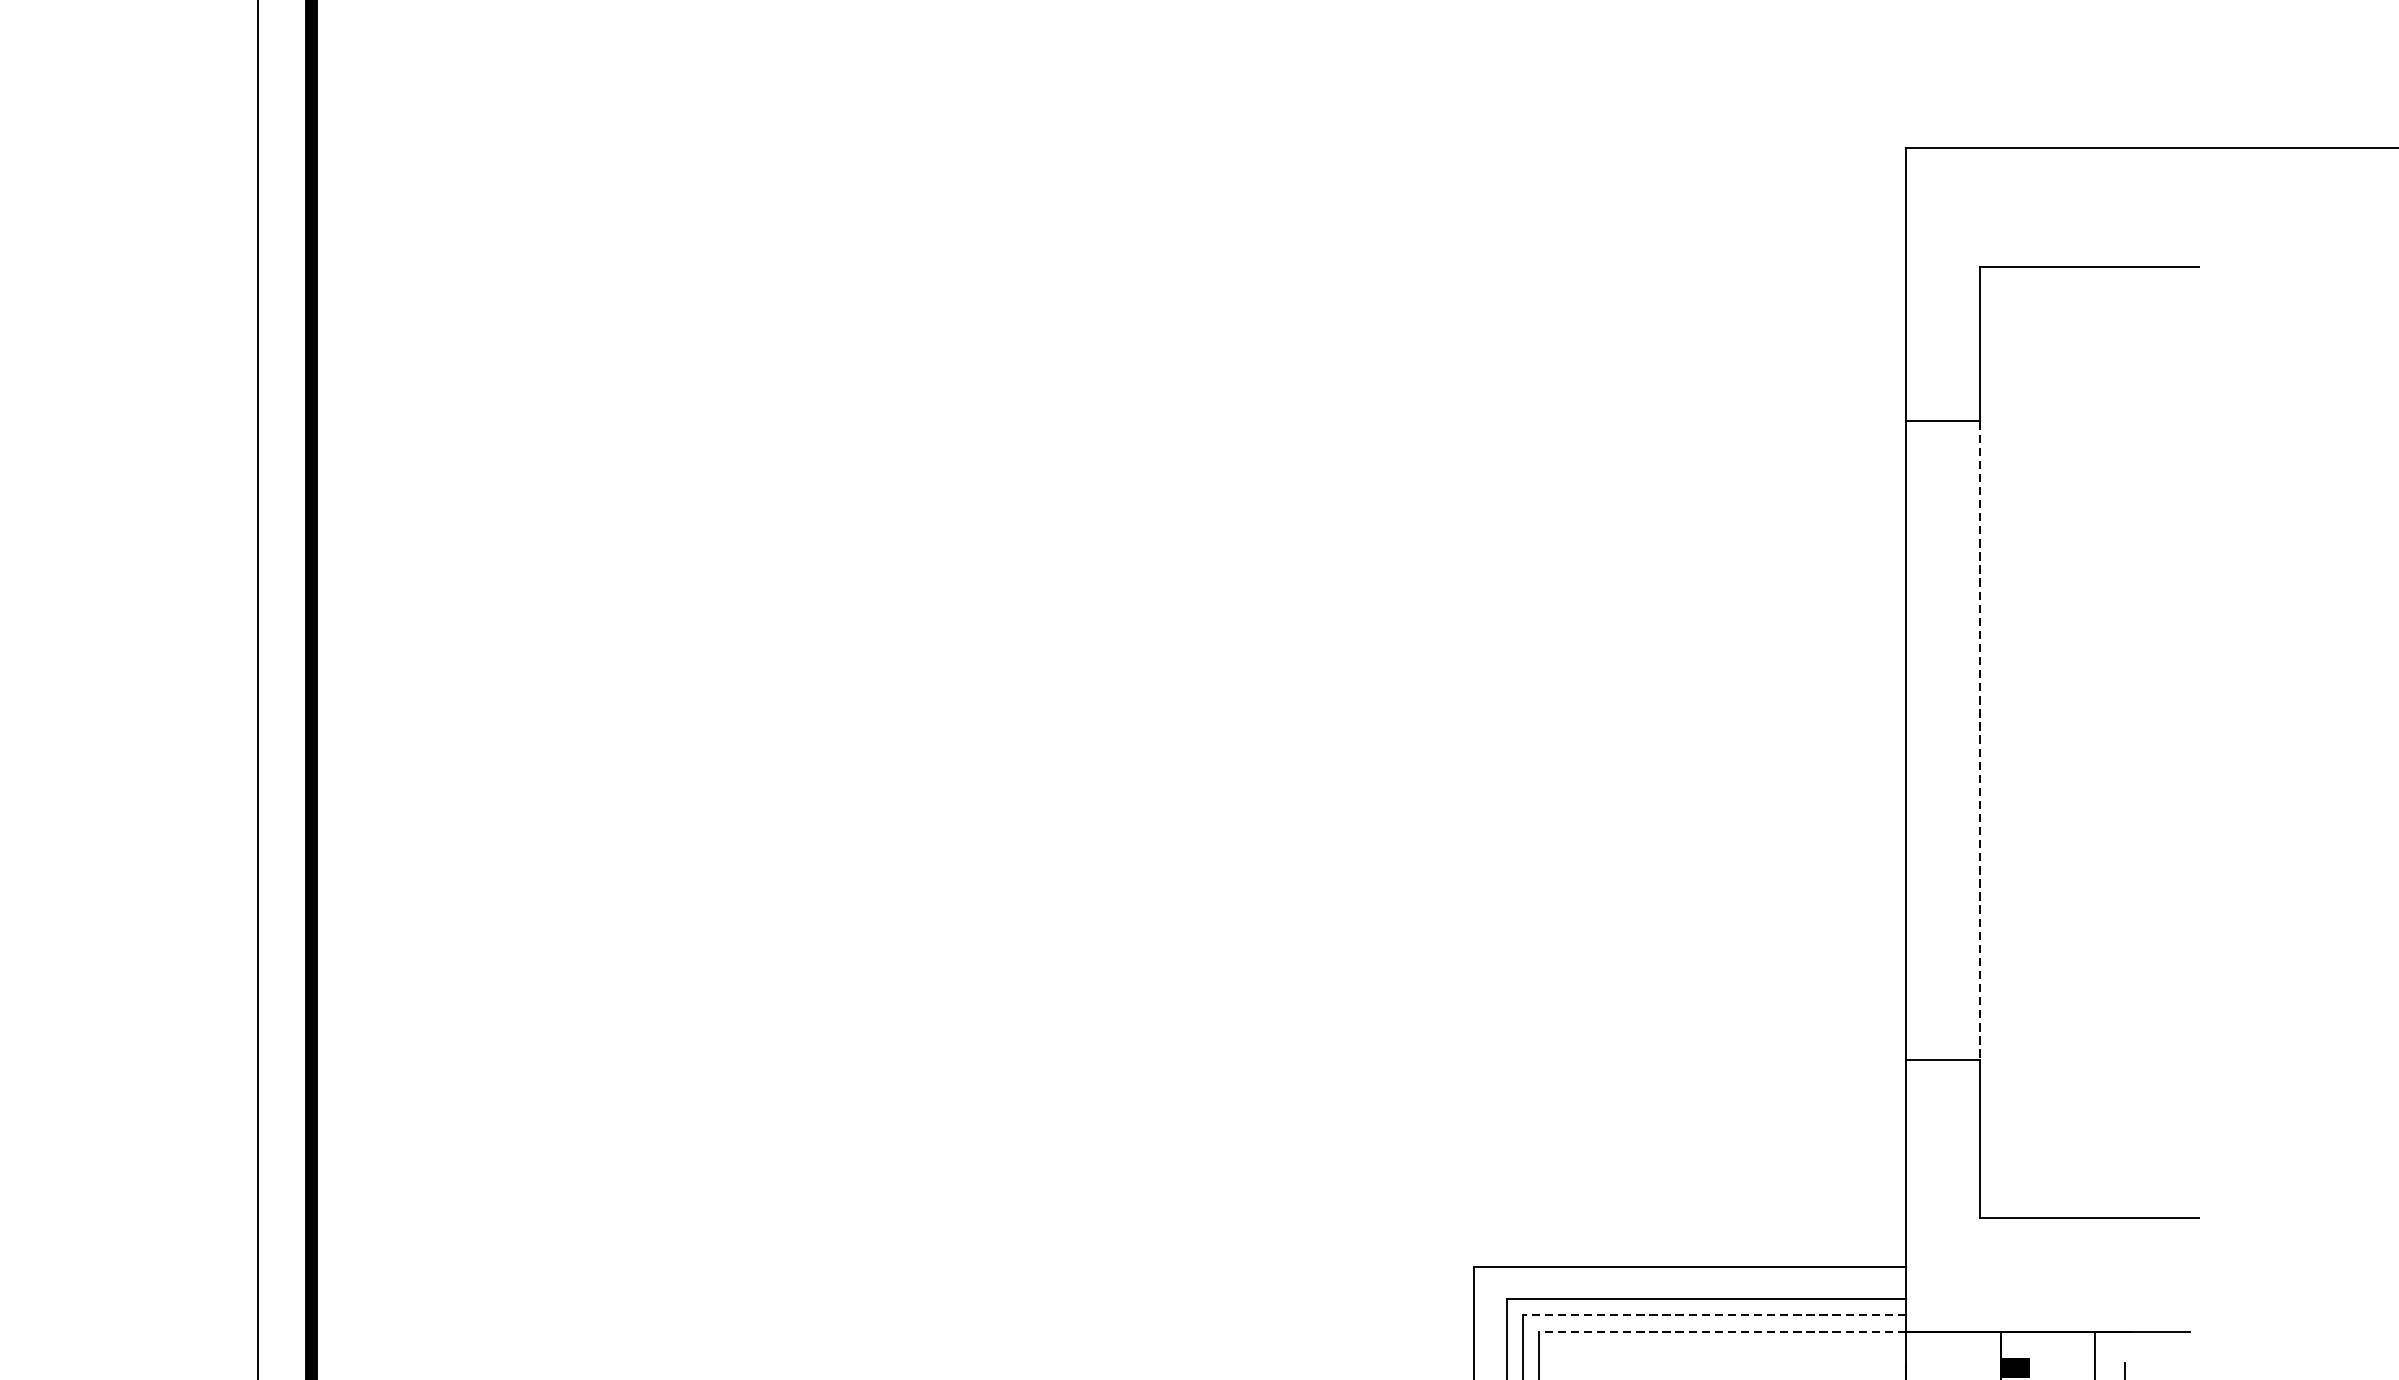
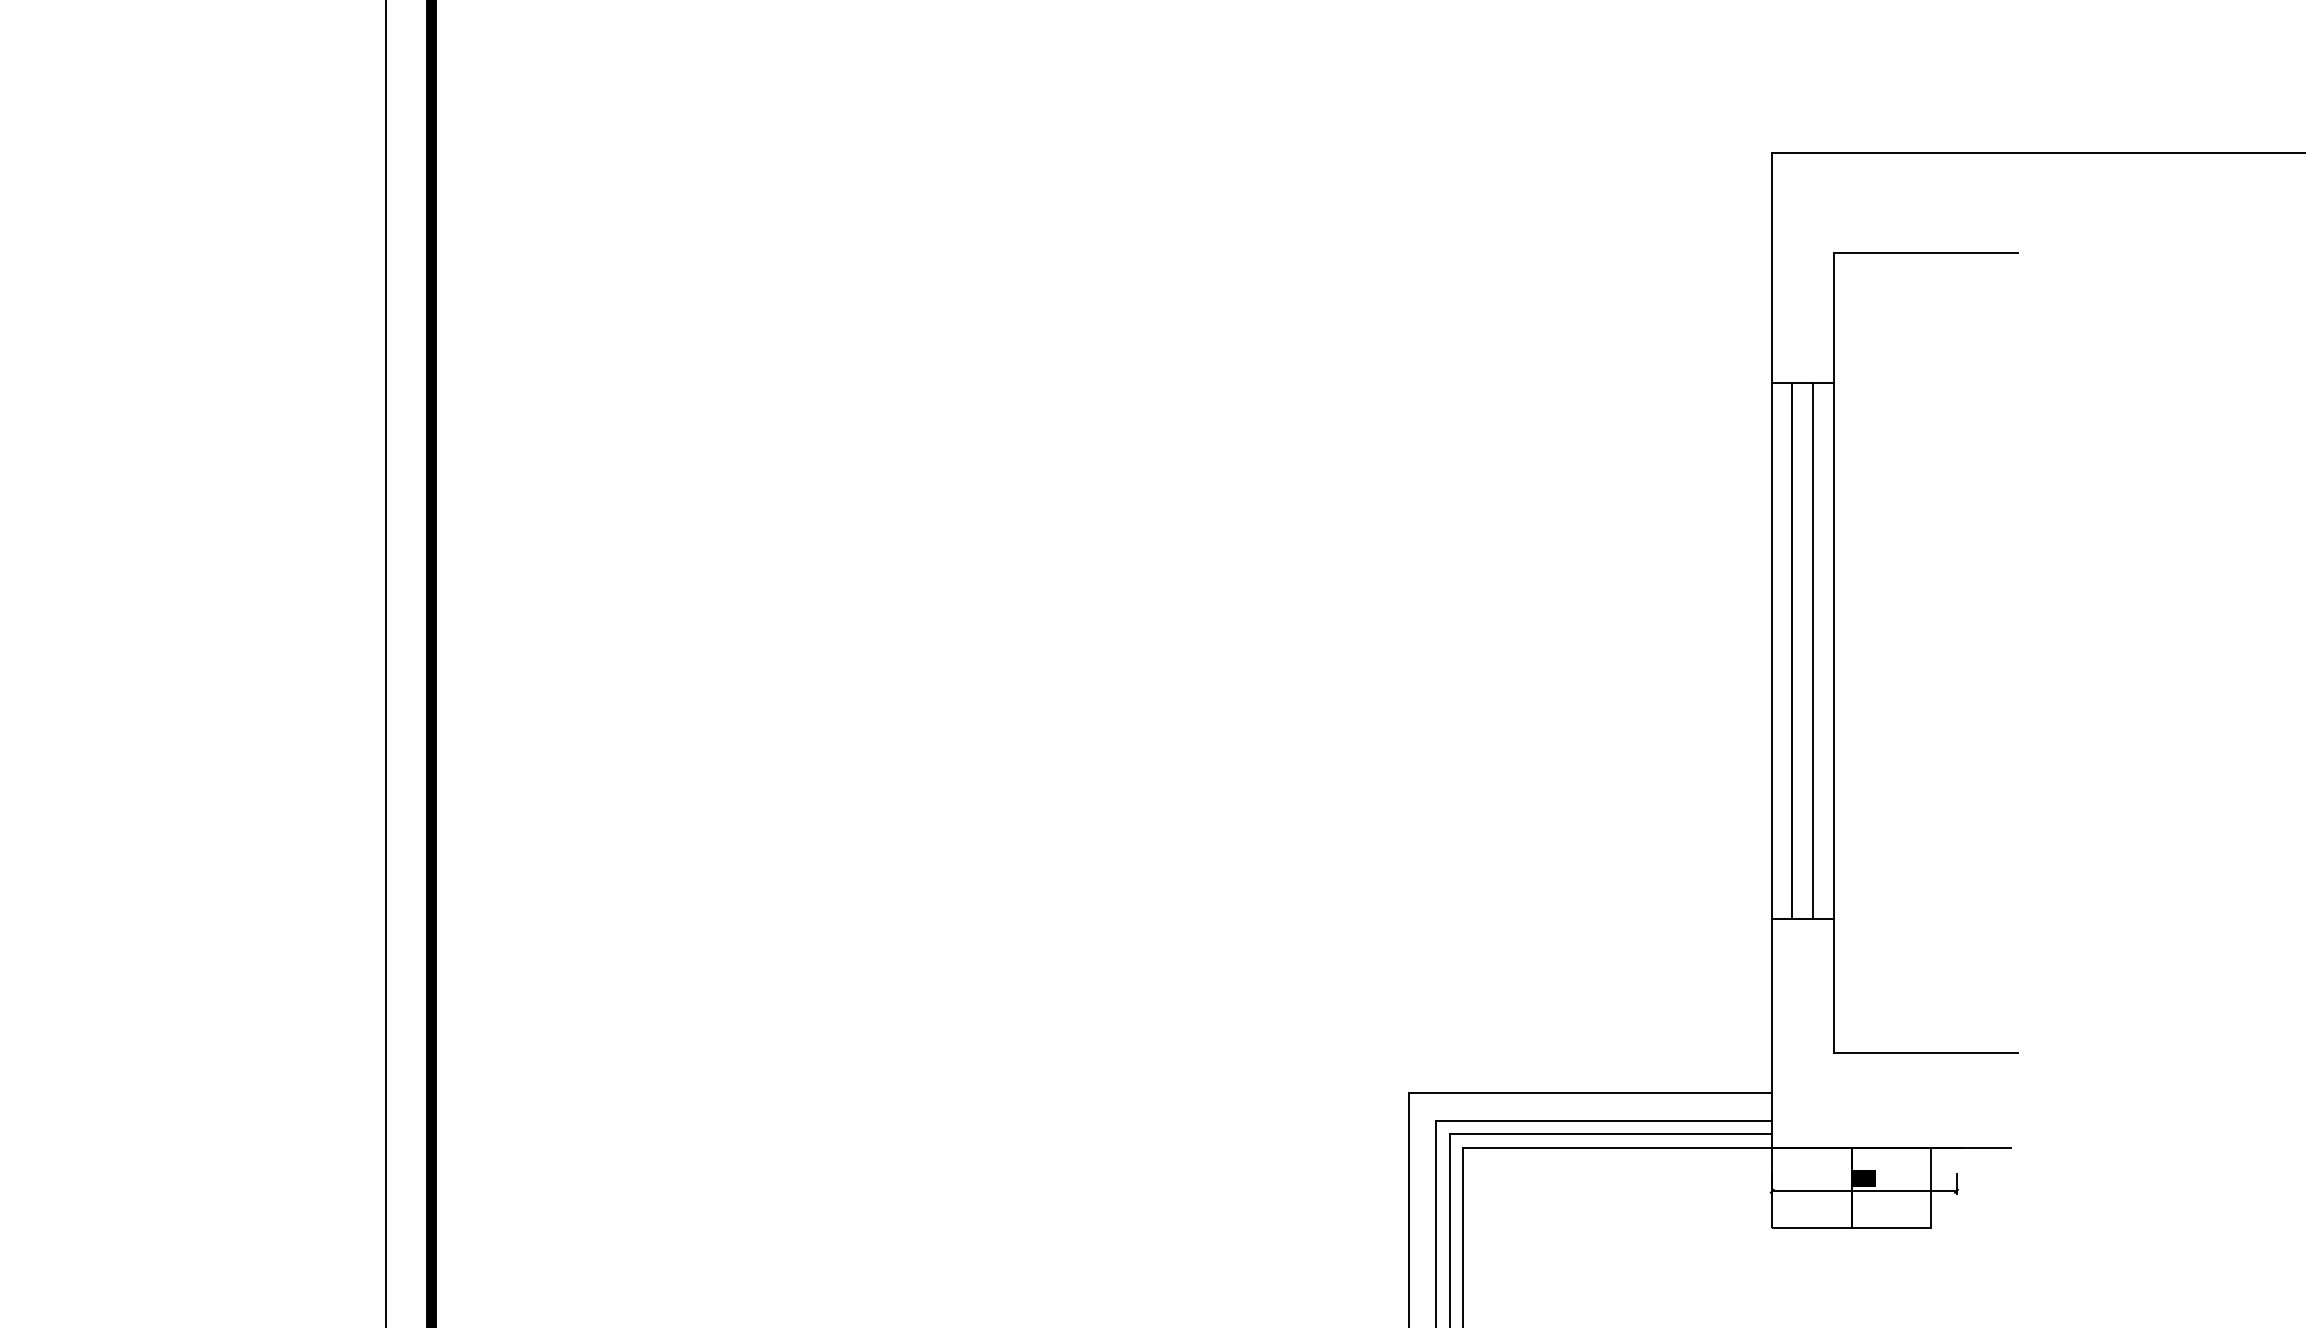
line: (1929, 739) -> (1791, 650), added
line: (1954, 739) -> (1812, 650), added
line: (1980, 741) -> (1834, 651), dashed -> solid
line: (1713, 1315) -> (1610, 1134), dashed -> solid
line: (1722, 1332) -> (1617, 1148), dashed -> solid

